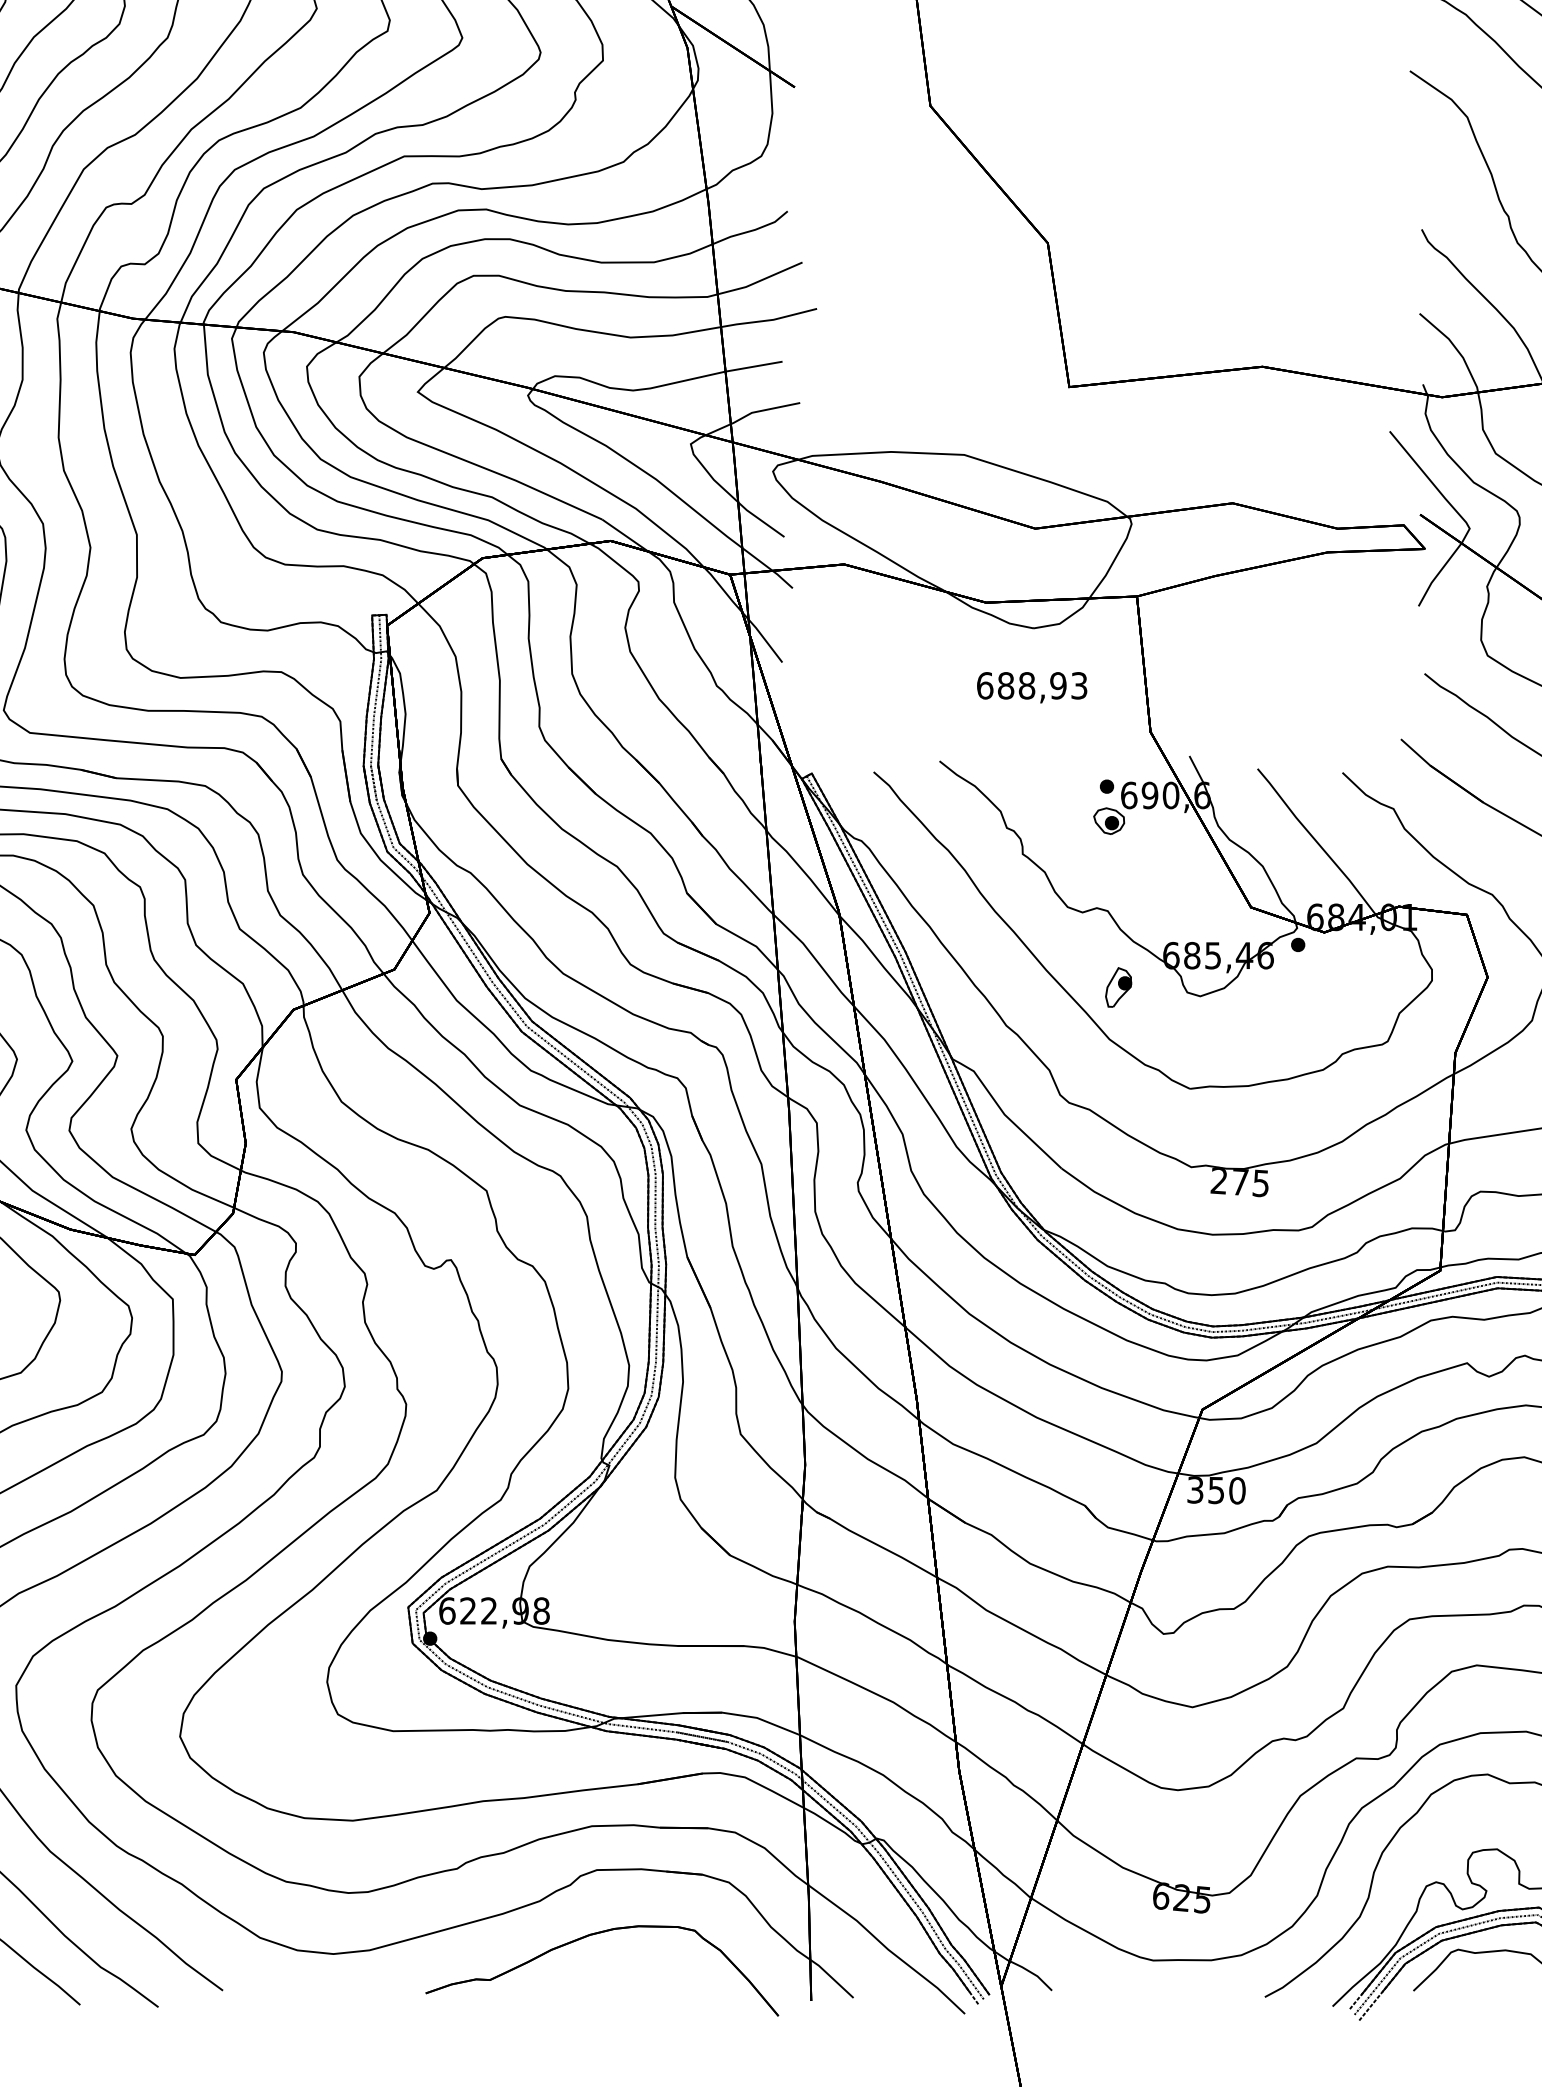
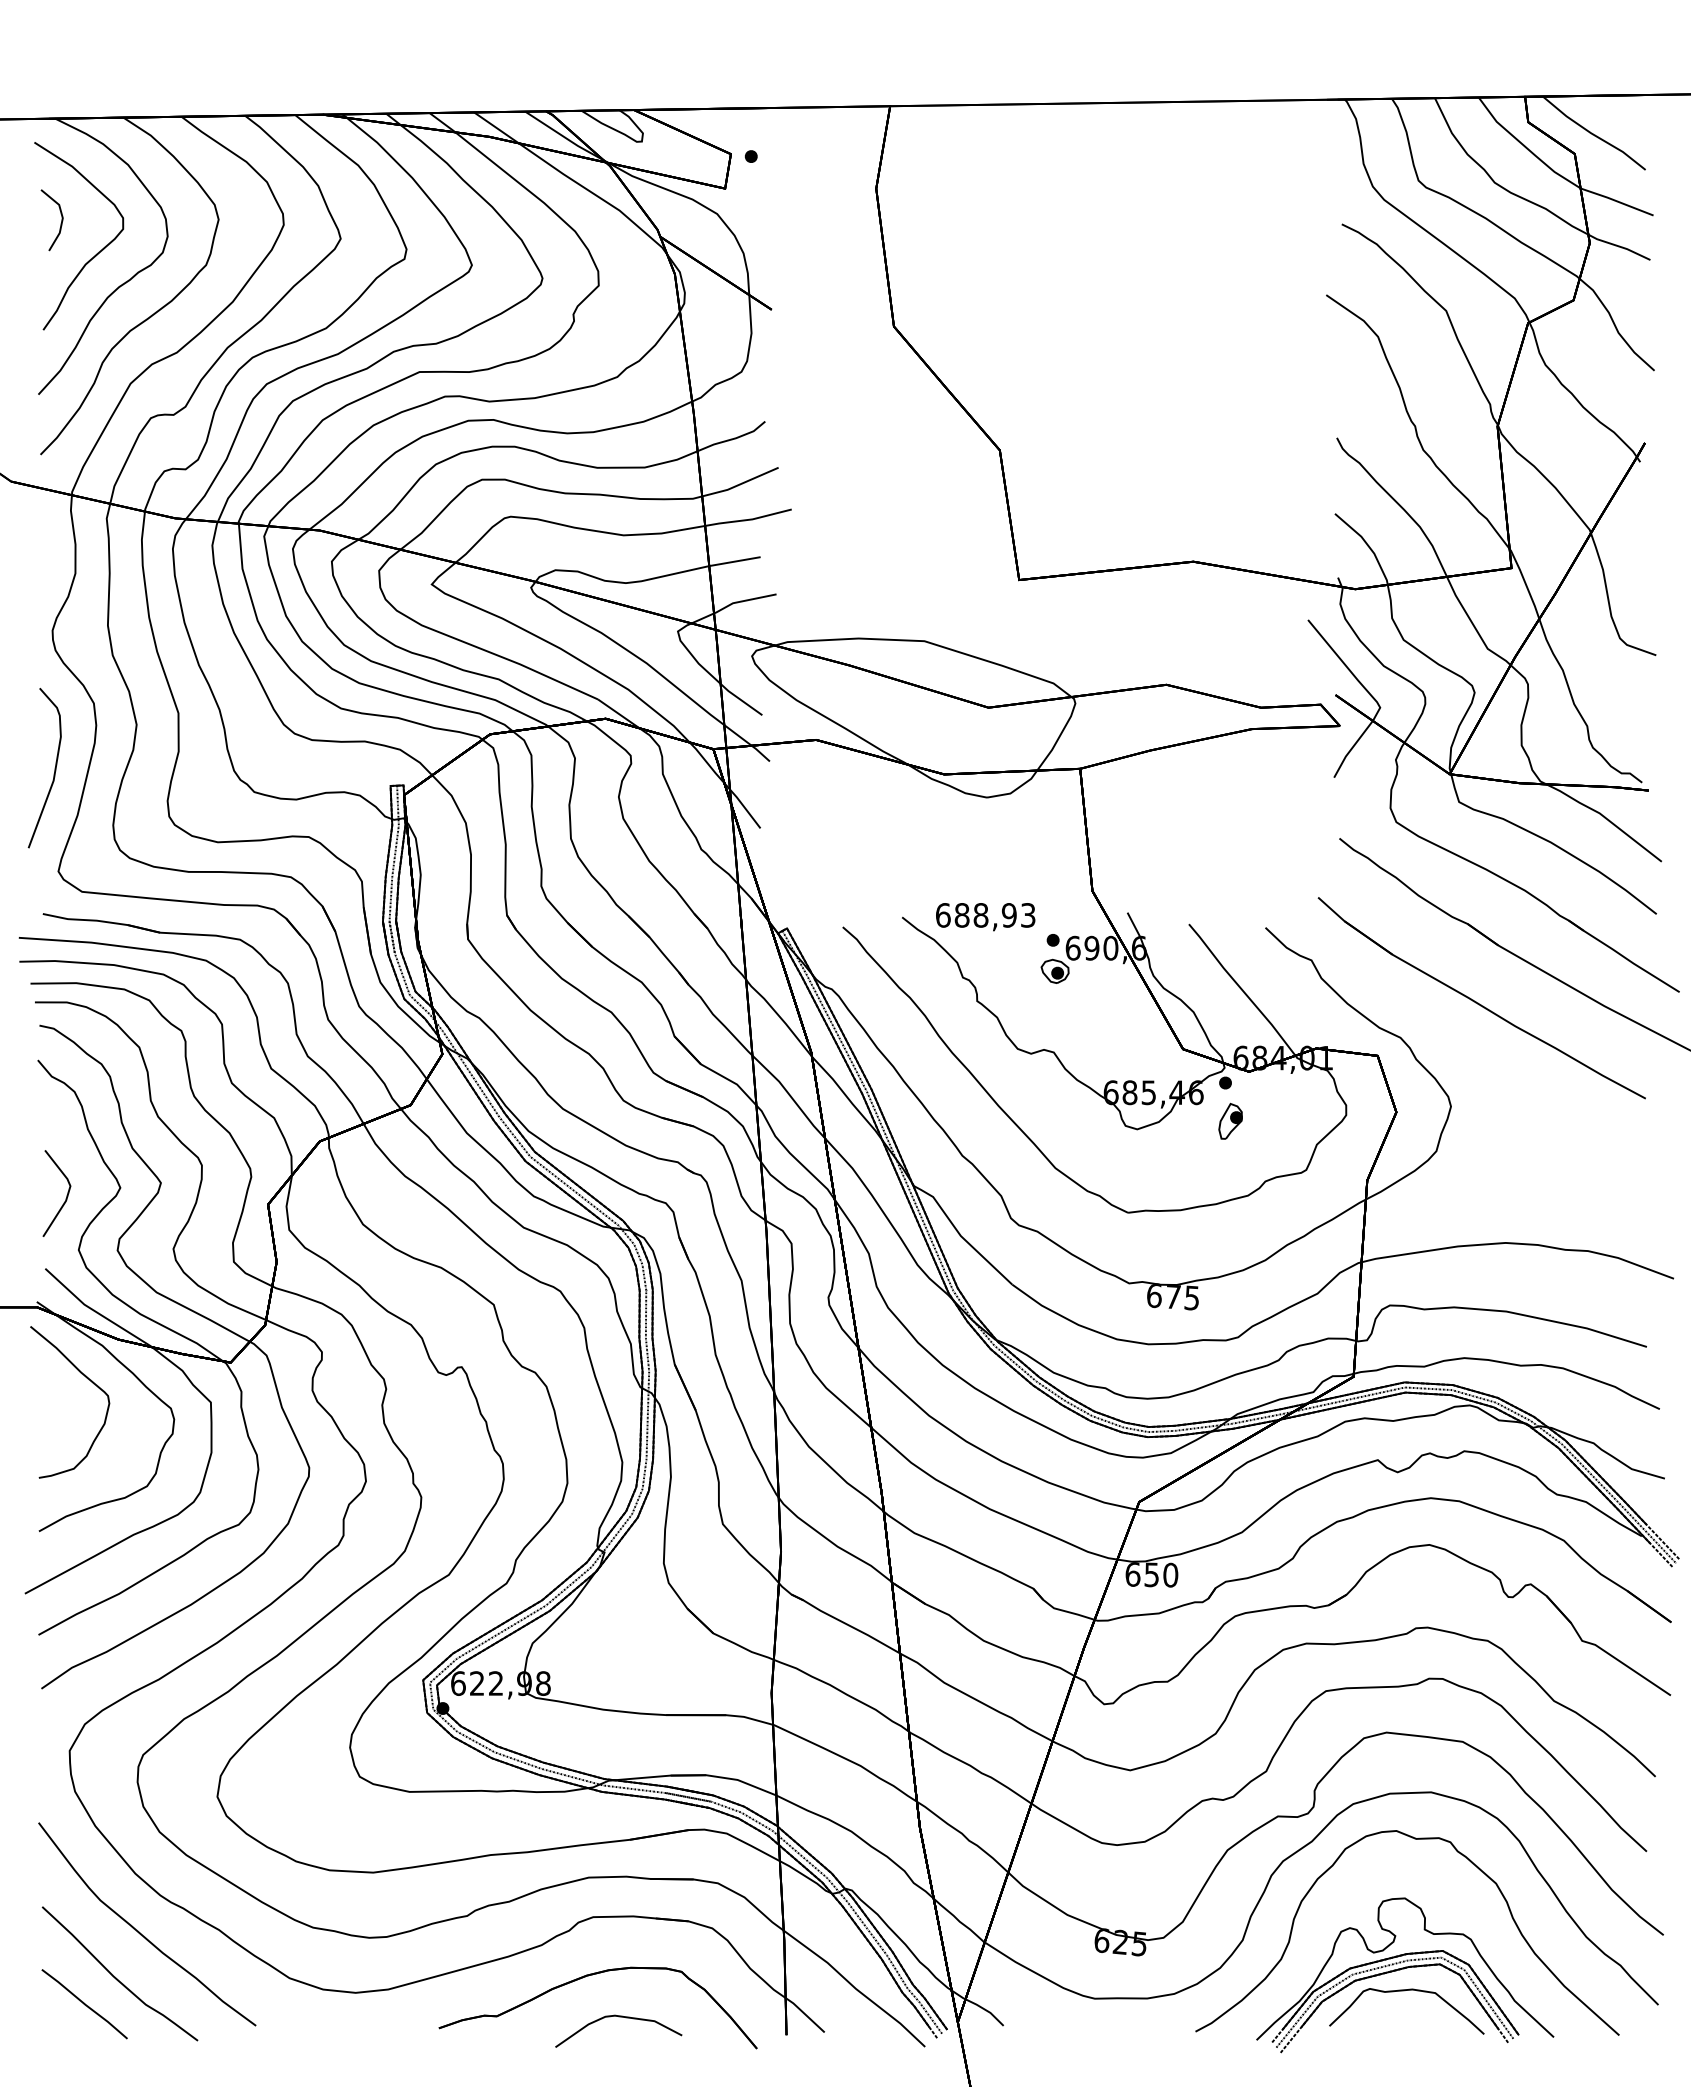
text: (1031, 688) -> (985, 917), moved
part: (1118, 986) -> (1230, 1120), moved
text: (1218, 1180) -> (1153, 1295), 275 -> 675
text: (1194, 1490) -> (1132, 1574), 350 -> 650
curve: (624, 1981) -> (618, 2017), added

